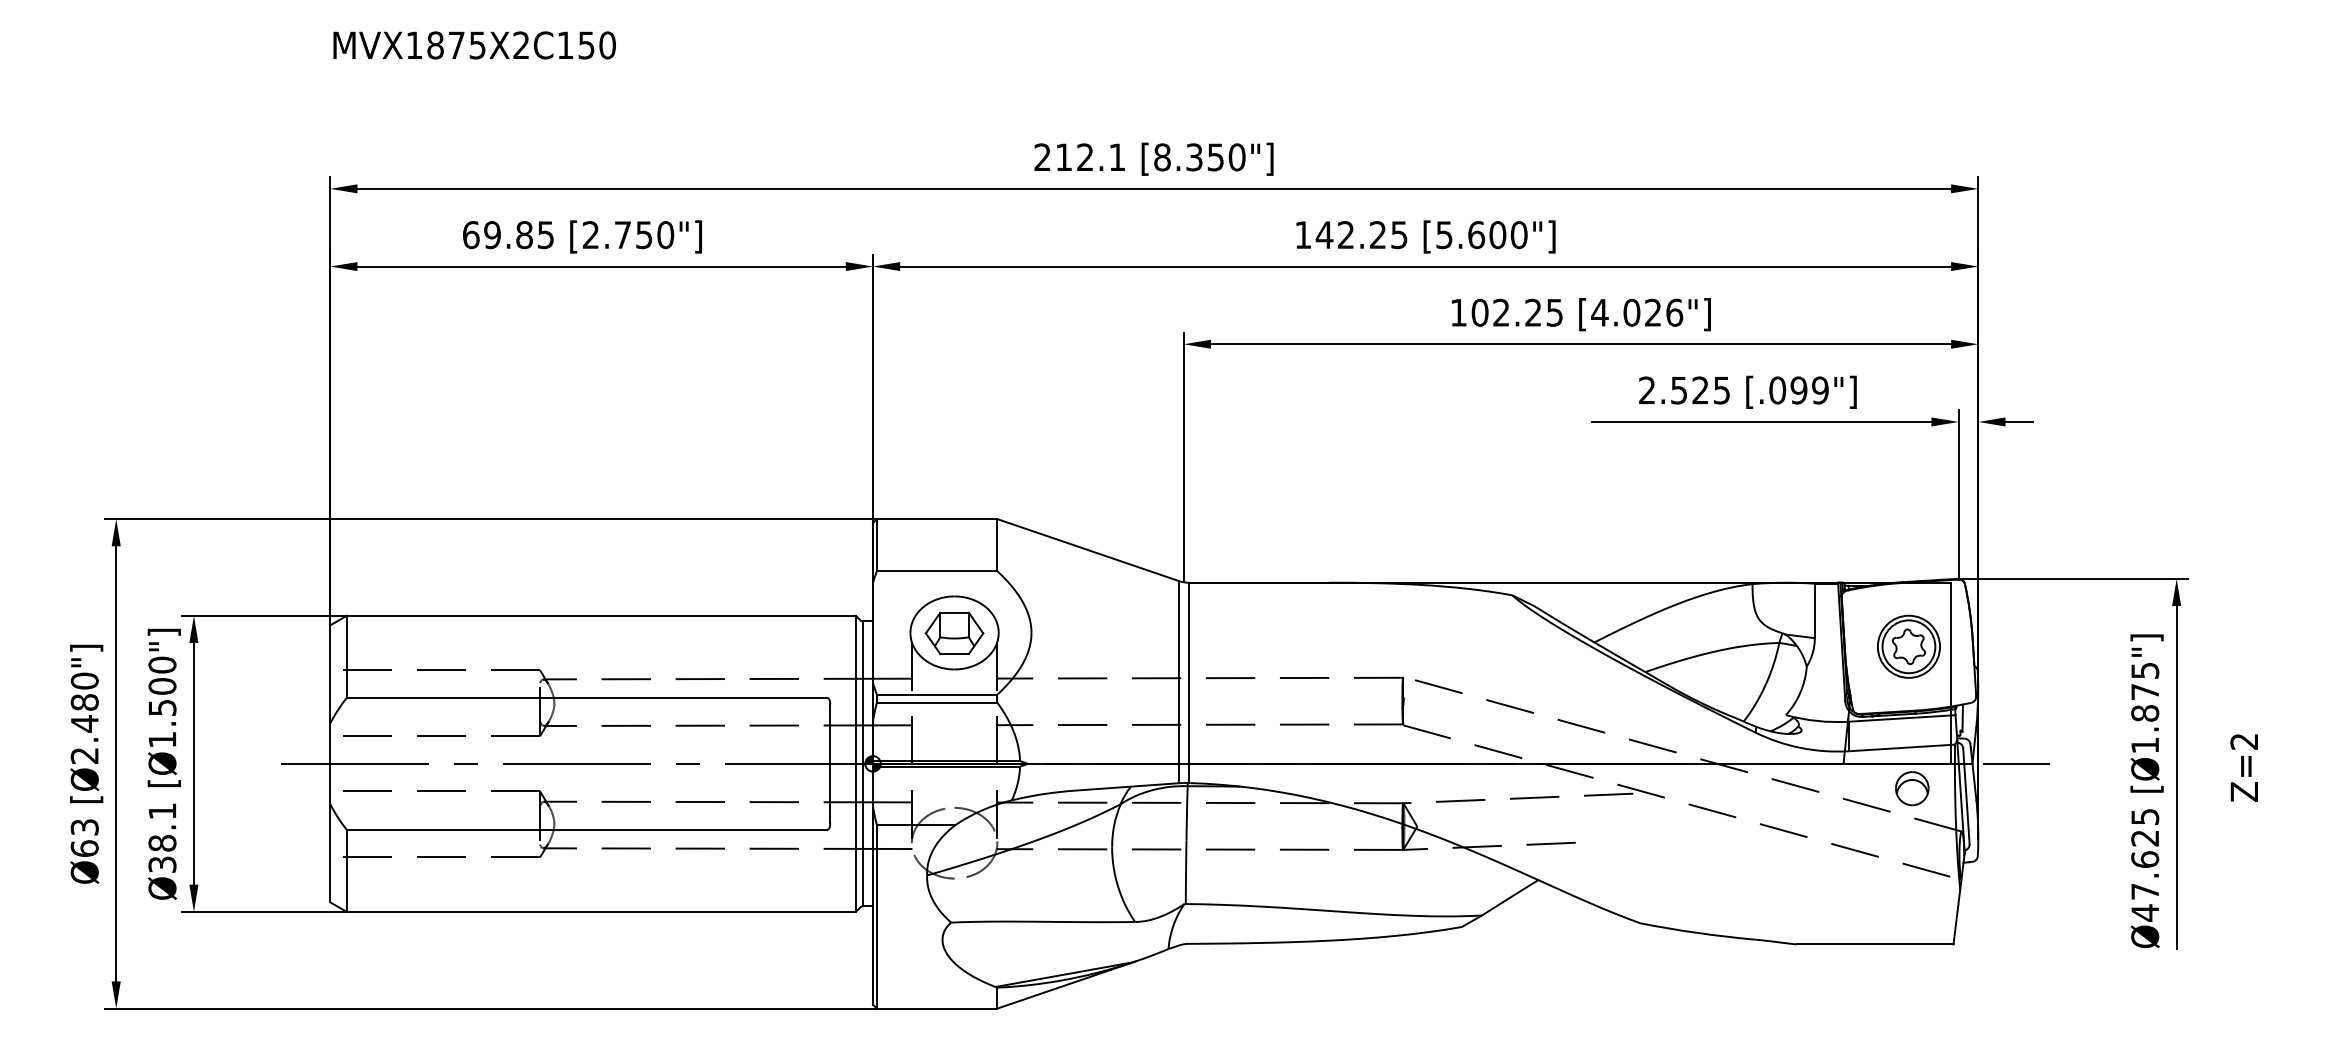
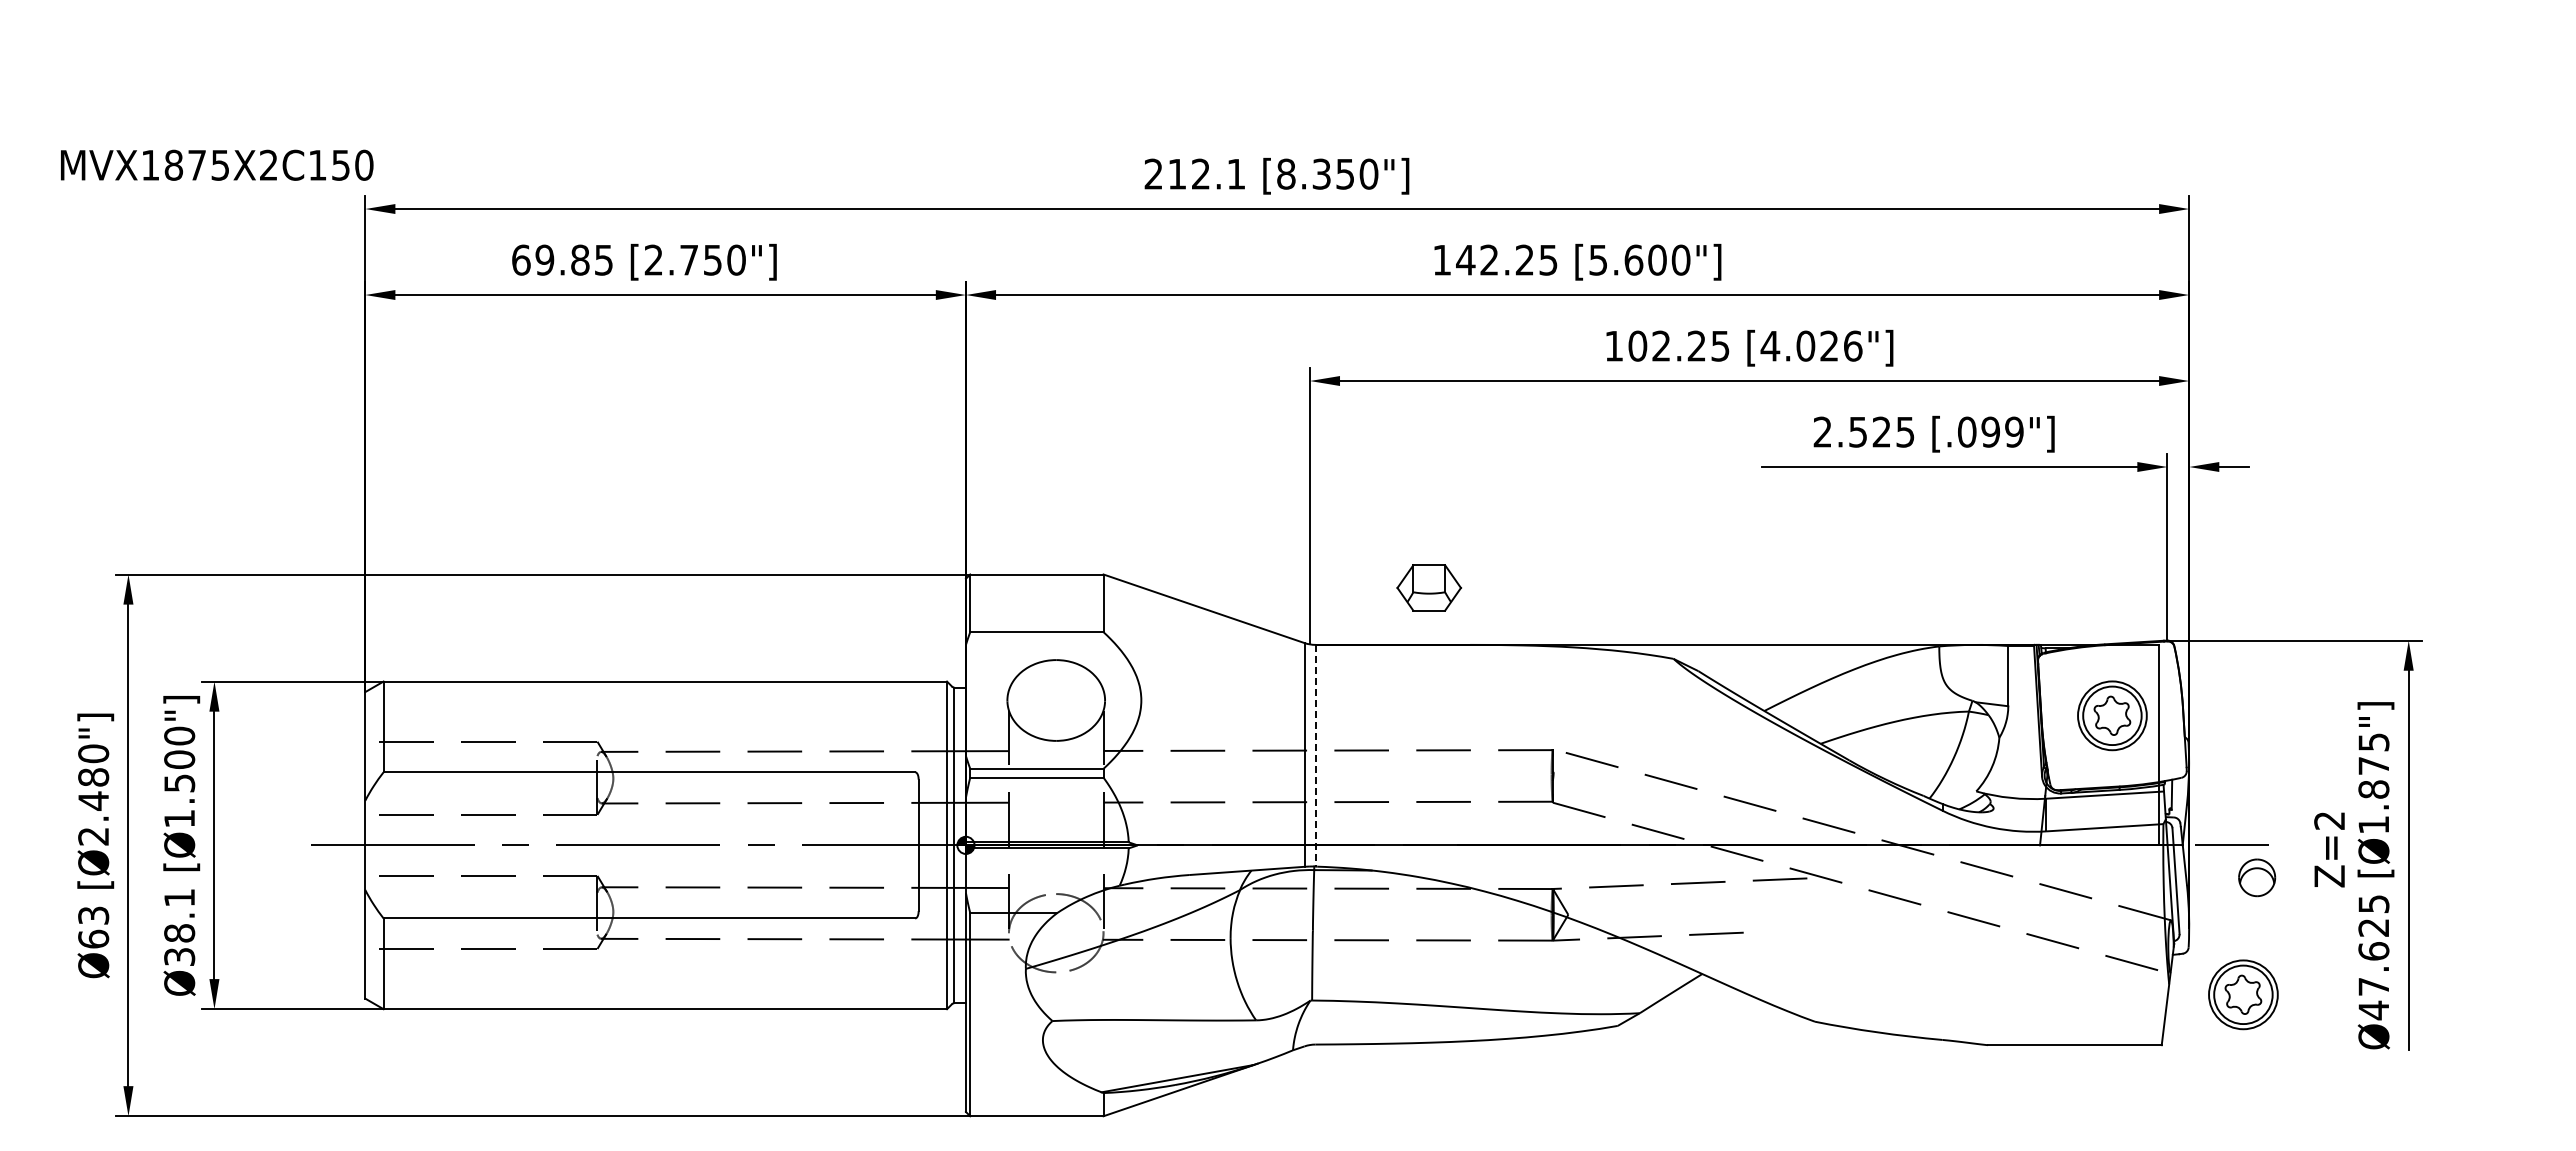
text: (475, 44) -> (217, 164), moved
part: (953, 632) -> (1428, 587), moved
line: (1188, 682) -> (1315, 755), solid -> dashed
text: (2244, 767) -> (2329, 849), moved
part: (1912, 788) -> (2257, 877), moved
part: (2027, 898) -> (2243, 994), added

